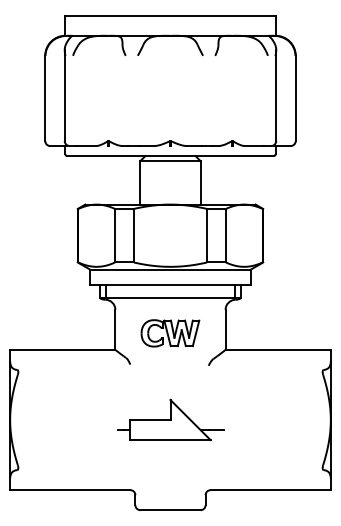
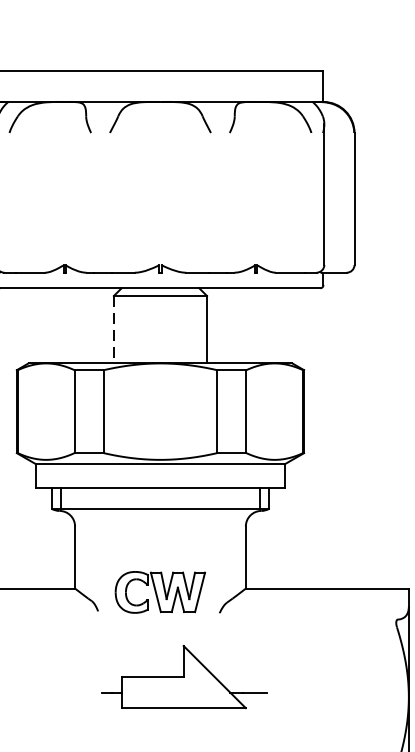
line: (140, 182) -> (113, 329), solid -> dashed
part: (170, 333) -> (160, 592), moved
part: (170, 419) -> (183, 676), moved

